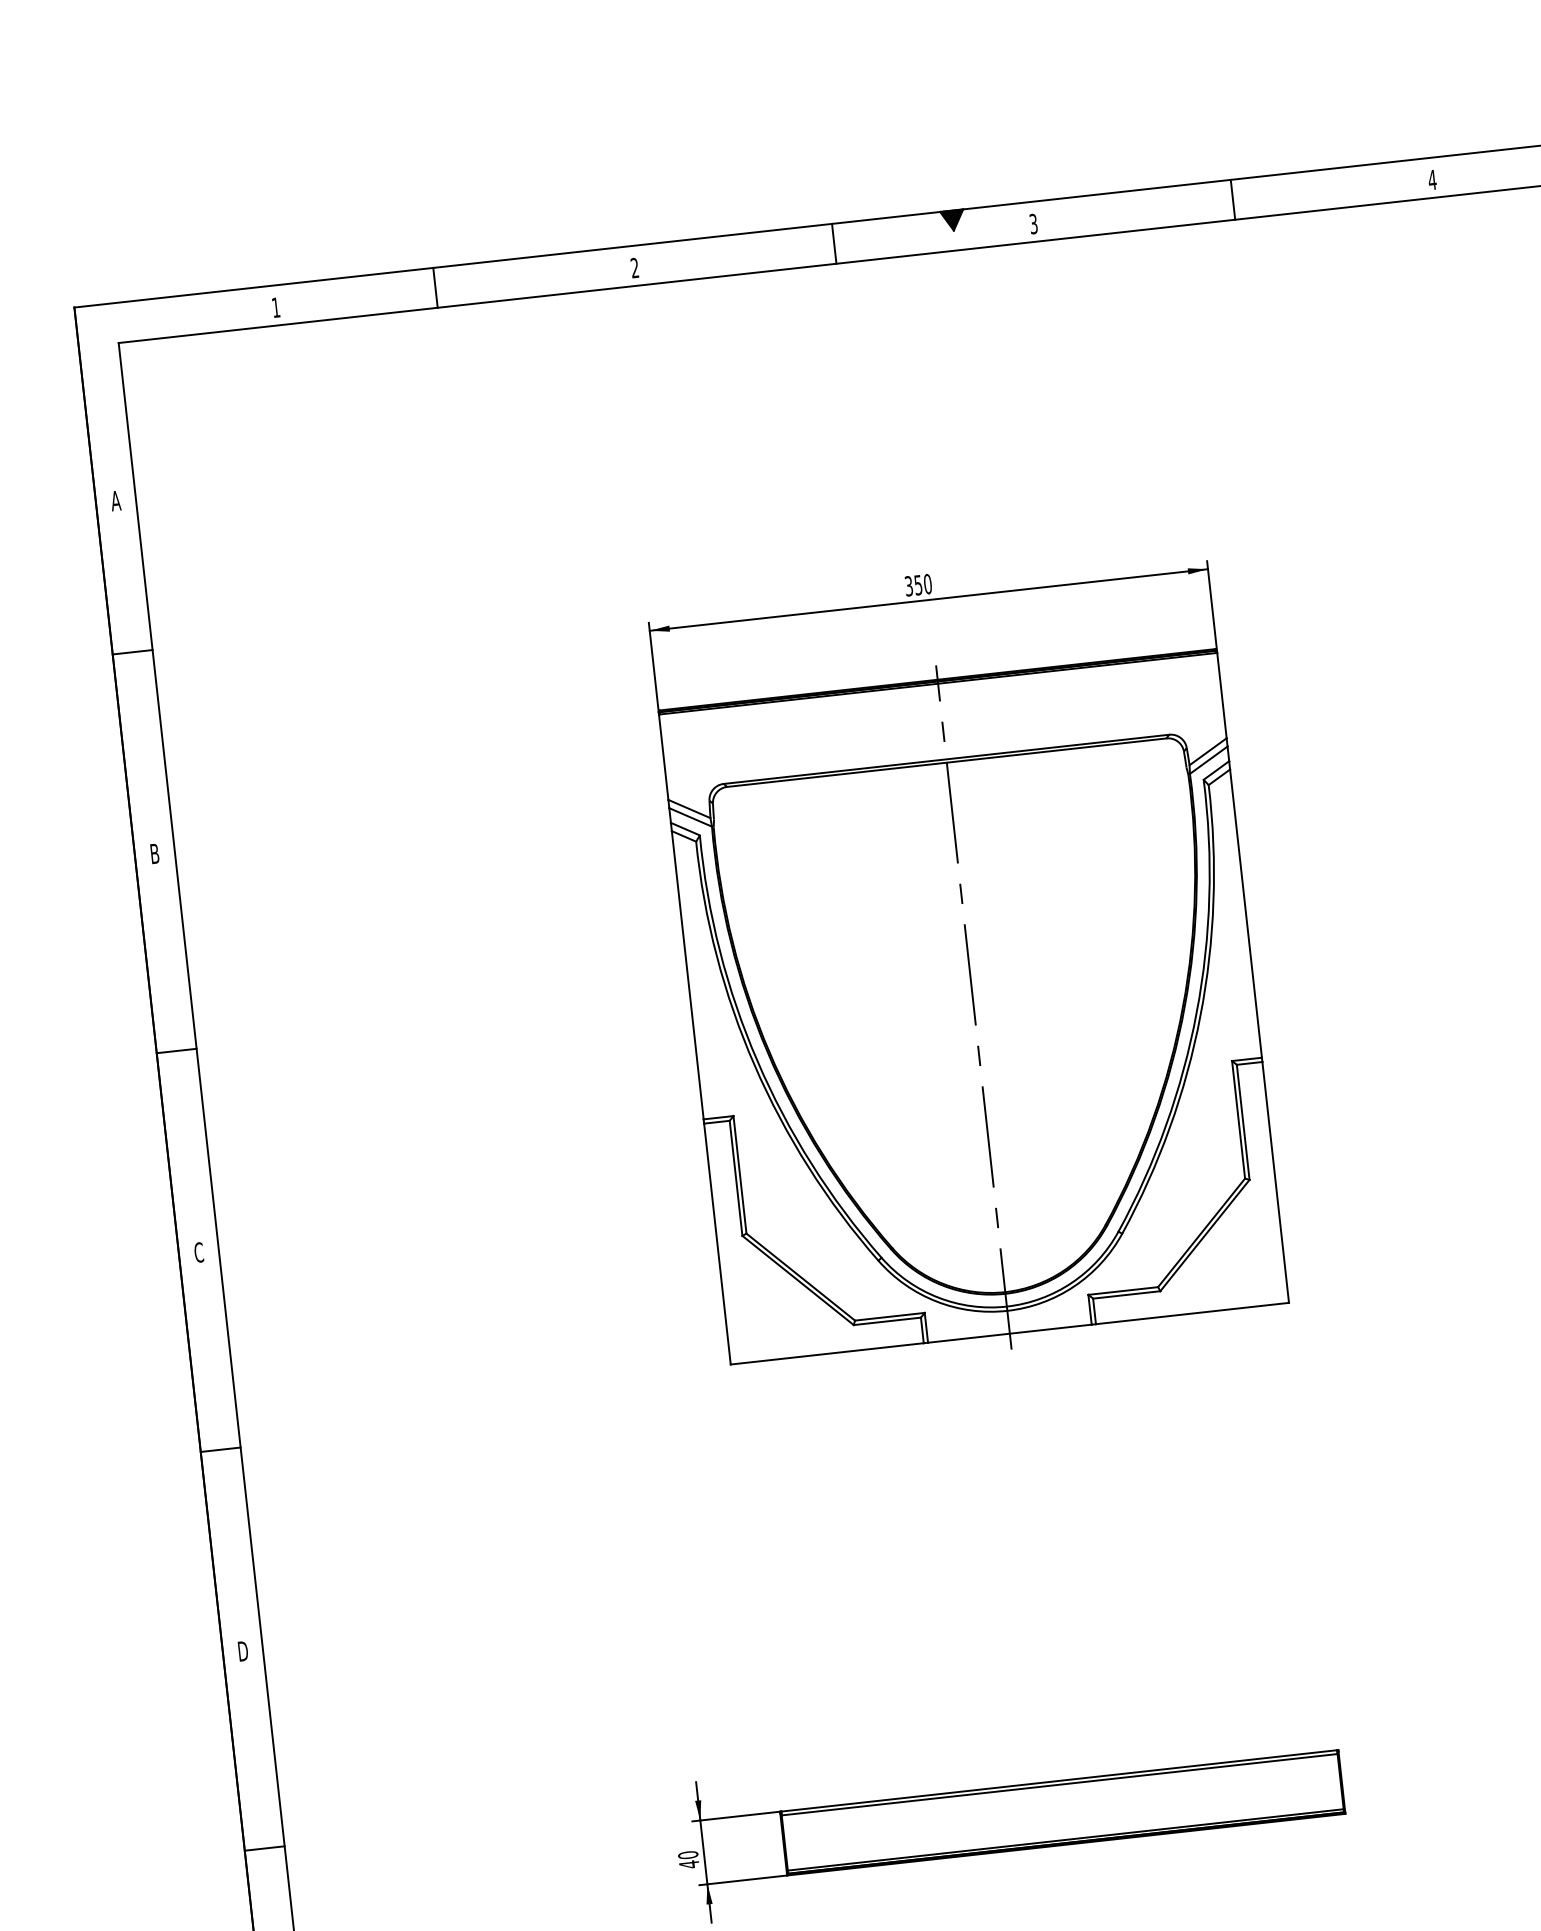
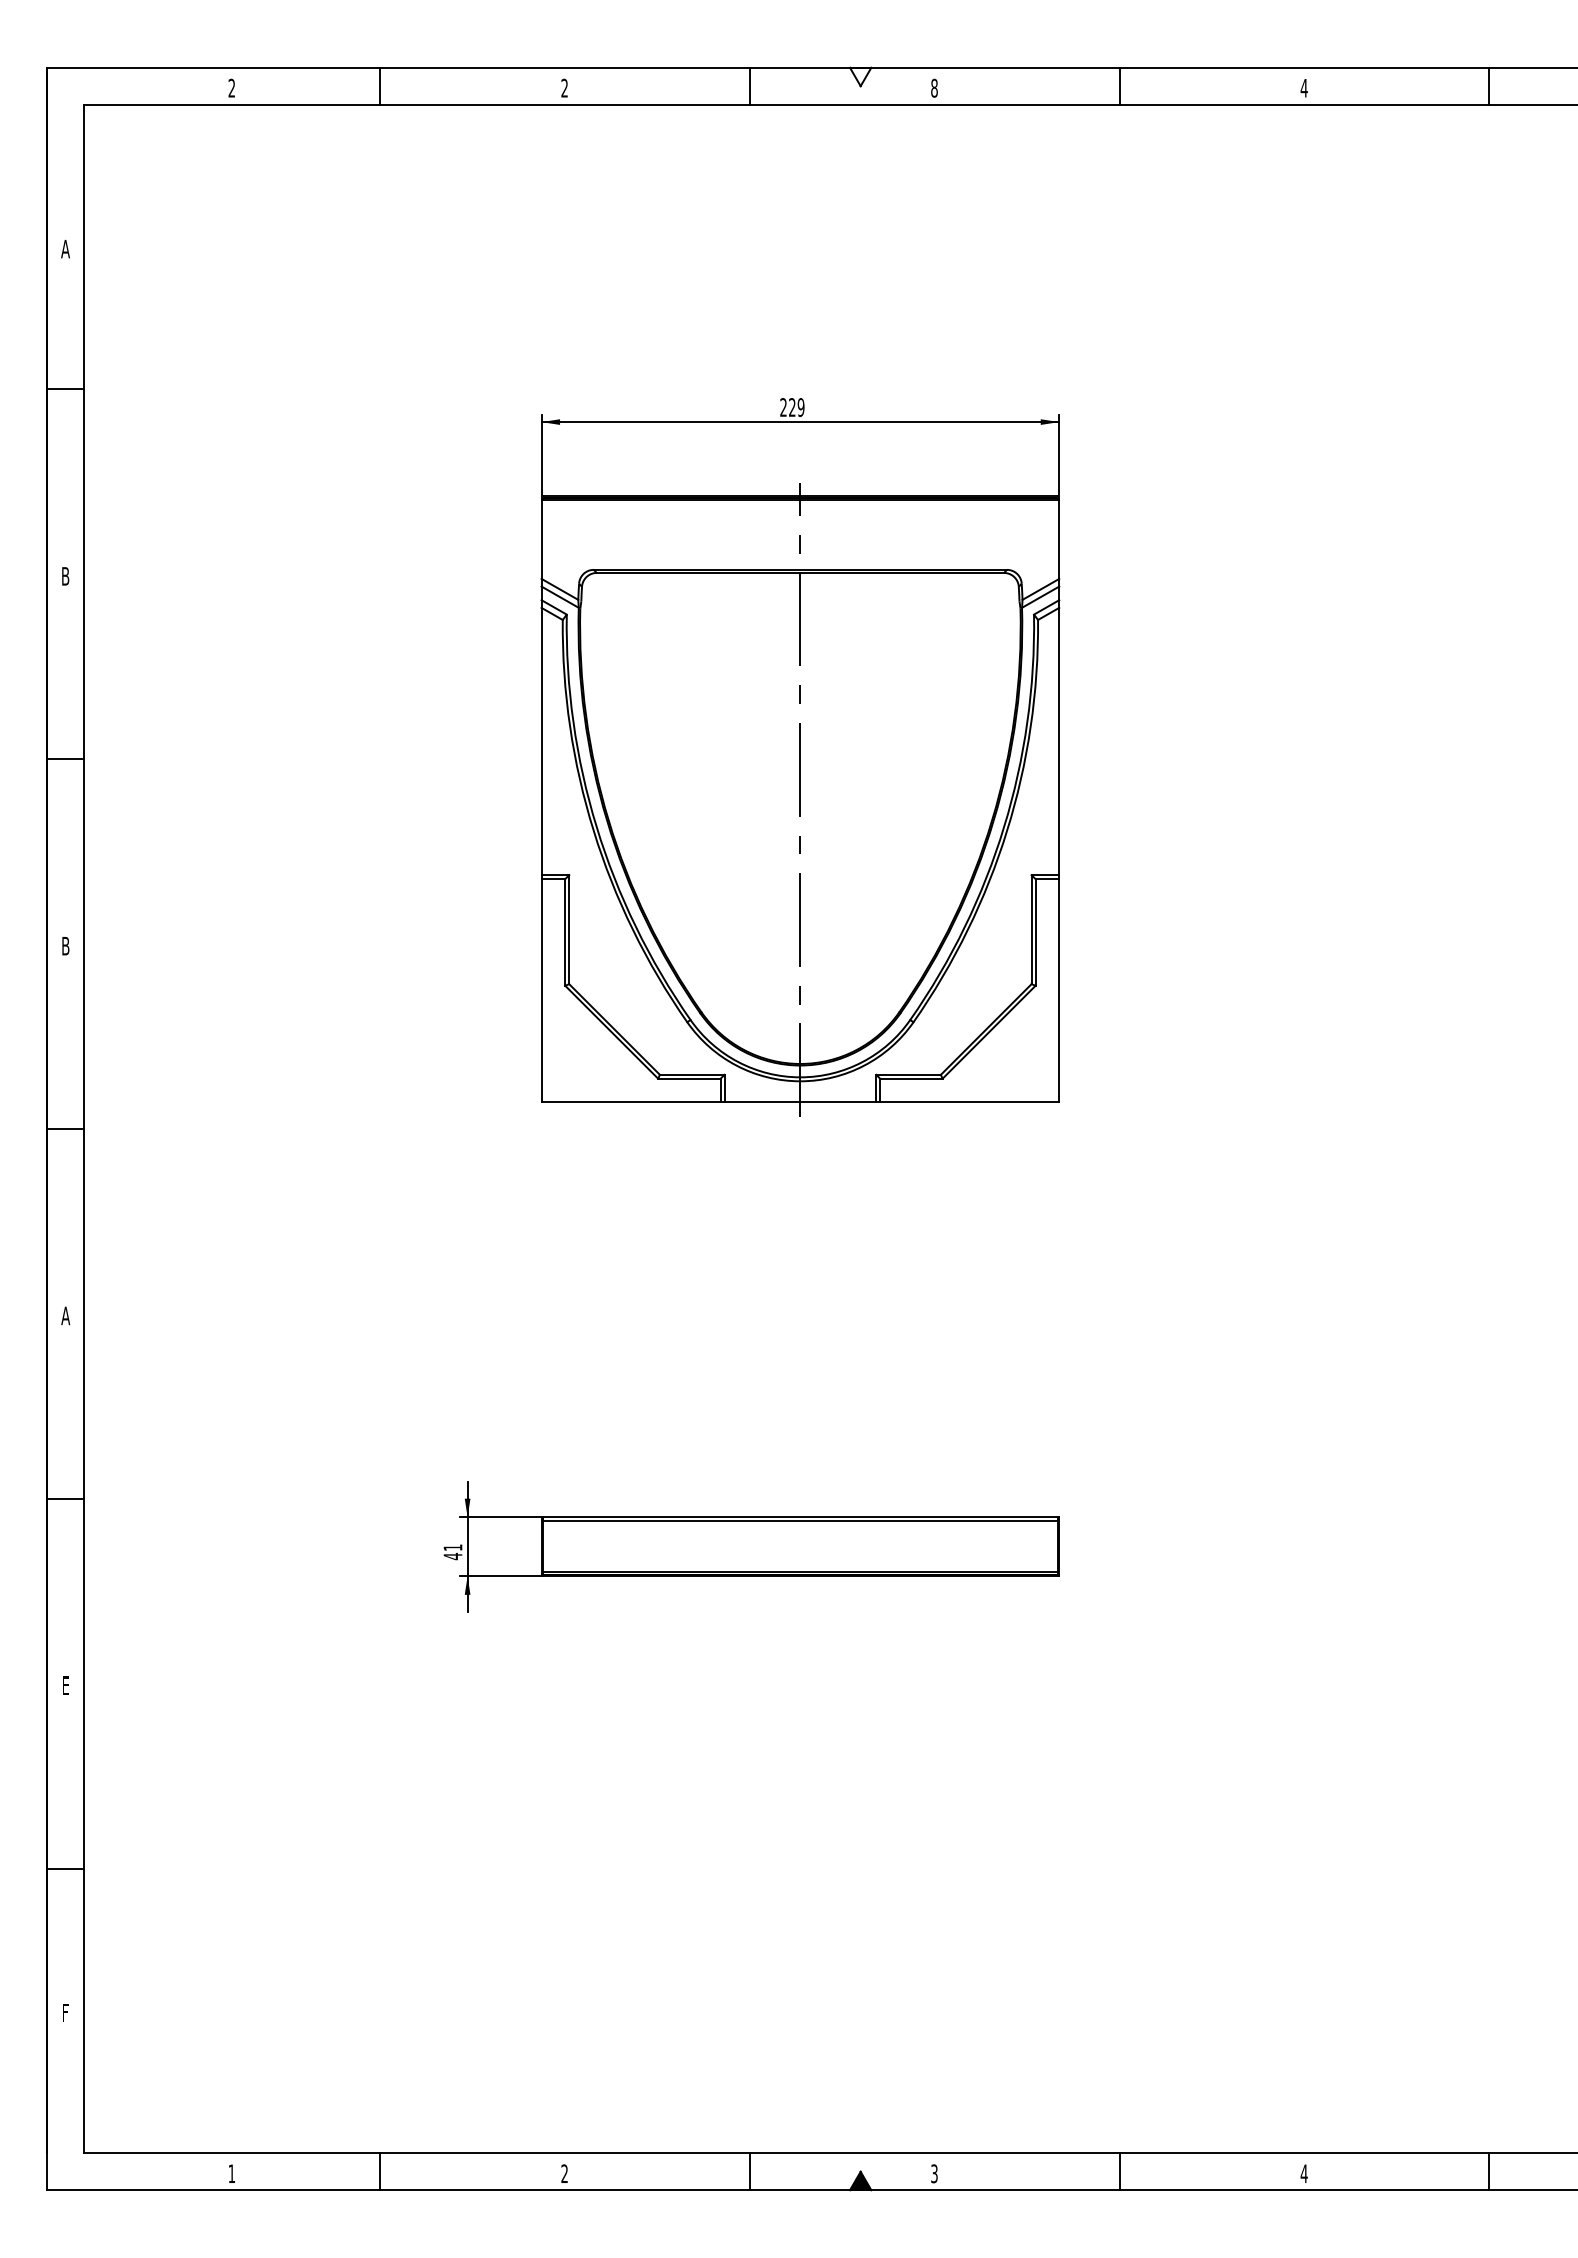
fill: (952, 220) -> (860, 76), removed
text: (1033, 223) -> (934, 87), 3 -> 8
text: (275, 306) -> (231, 87), 1 -> 2
text: (918, 585) -> (792, 407), 350 -> 229
text: (198, 1251) -> (65, 945), C -> B
text: (242, 1650) -> (65, 1315), D -> A
text: (687, 1854) -> (452, 1547), 40 -> 41

